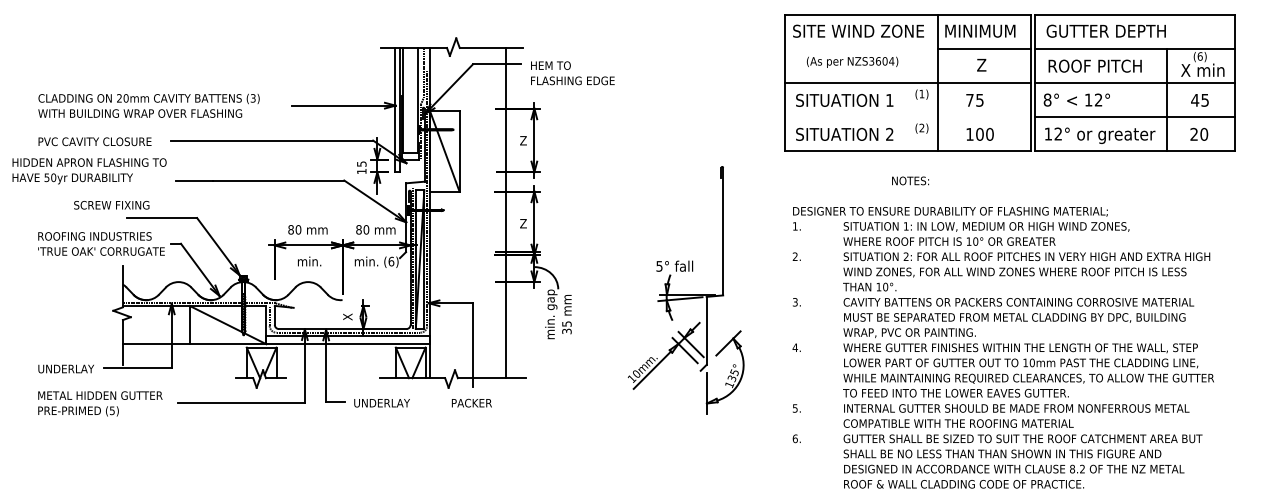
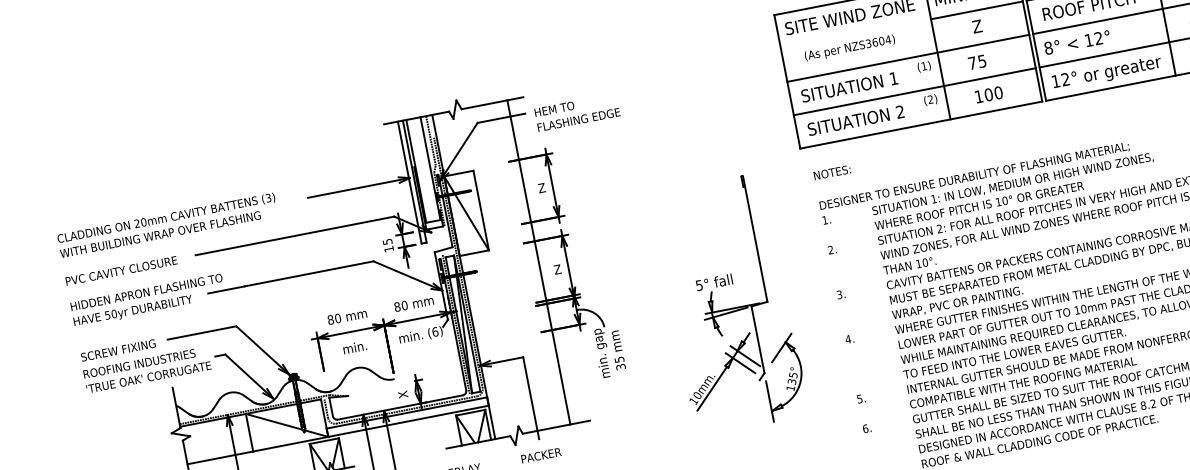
line: (907, 117) -> (914, 92), added
text: (89, 171) -> (148, 301), moved
text: (910, 180) -> (832, 172), moved
text: (111, 205) -> (118, 350), moved

